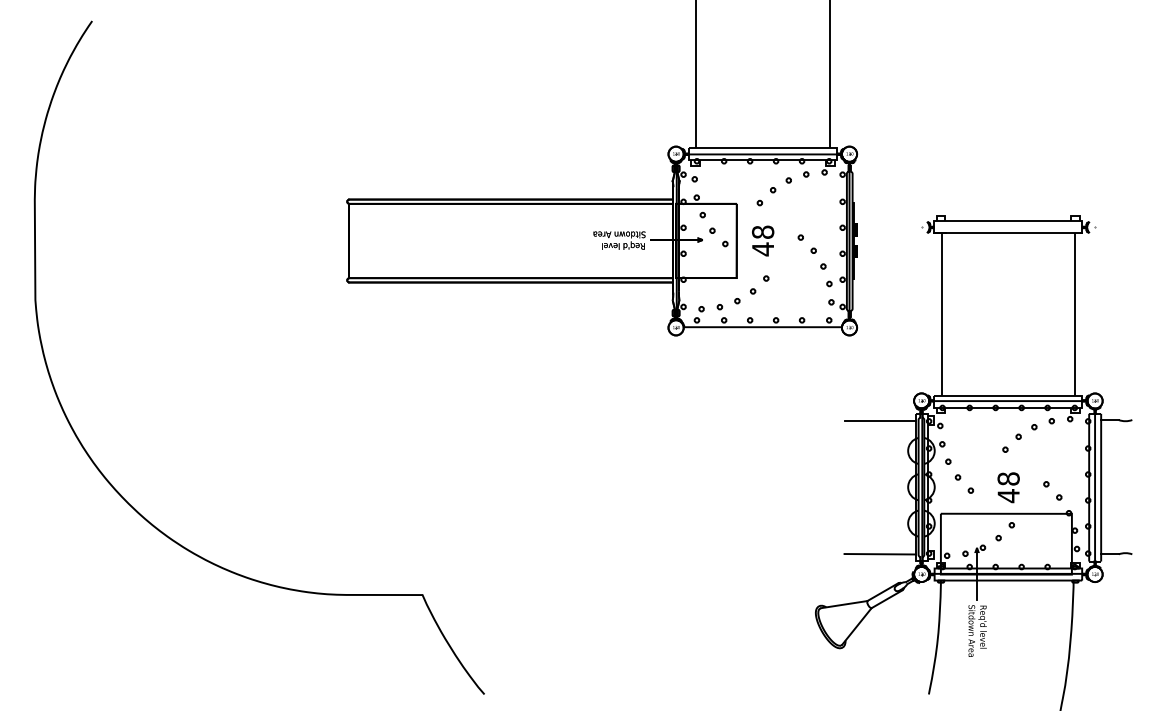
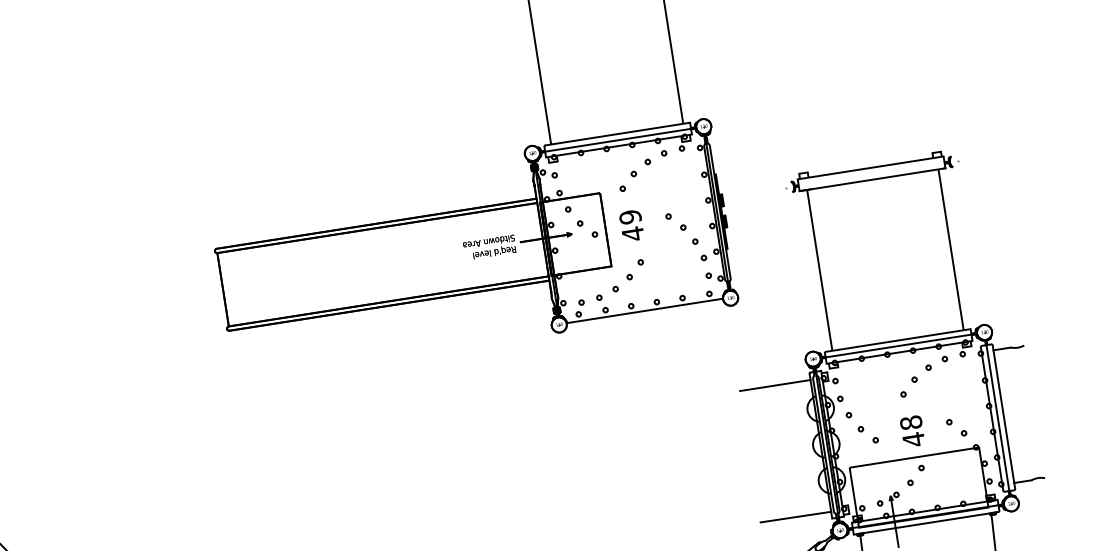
text: (763, 232) -> (630, 217), 48 -> 49

